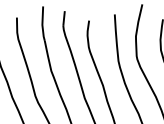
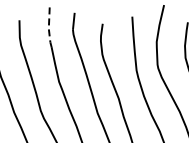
line: (42, 24) -> (48, 28), solid -> dashed

